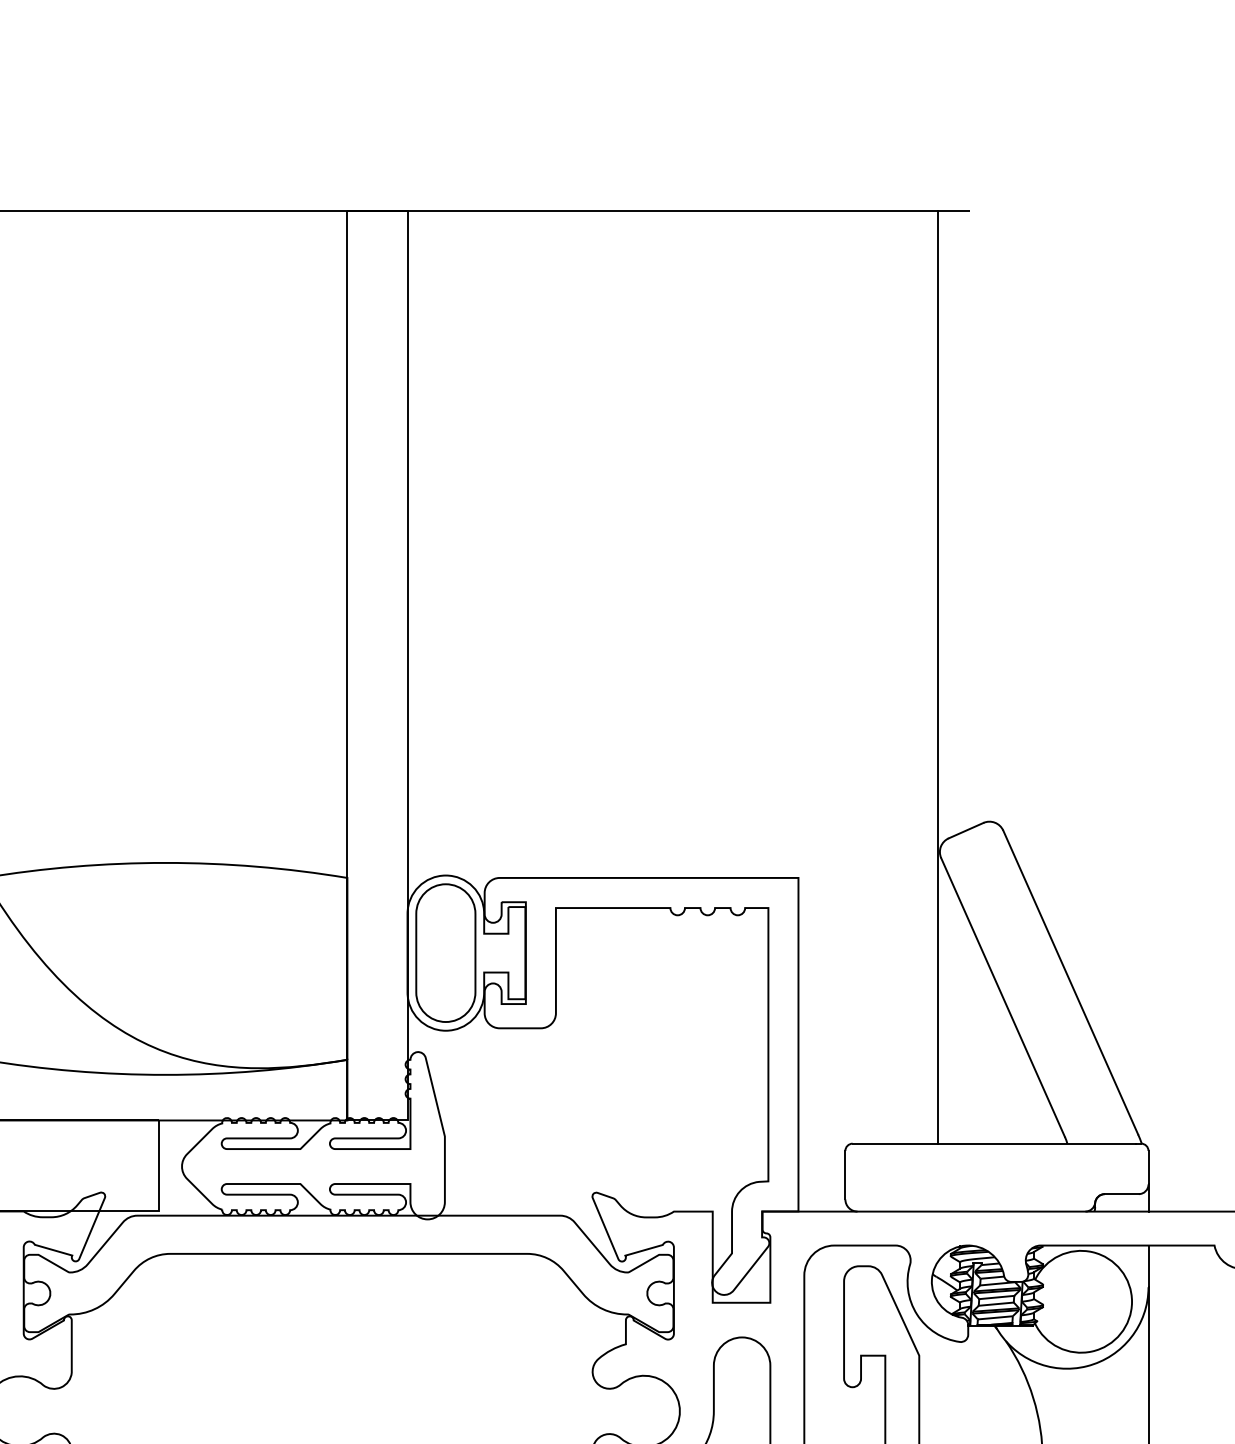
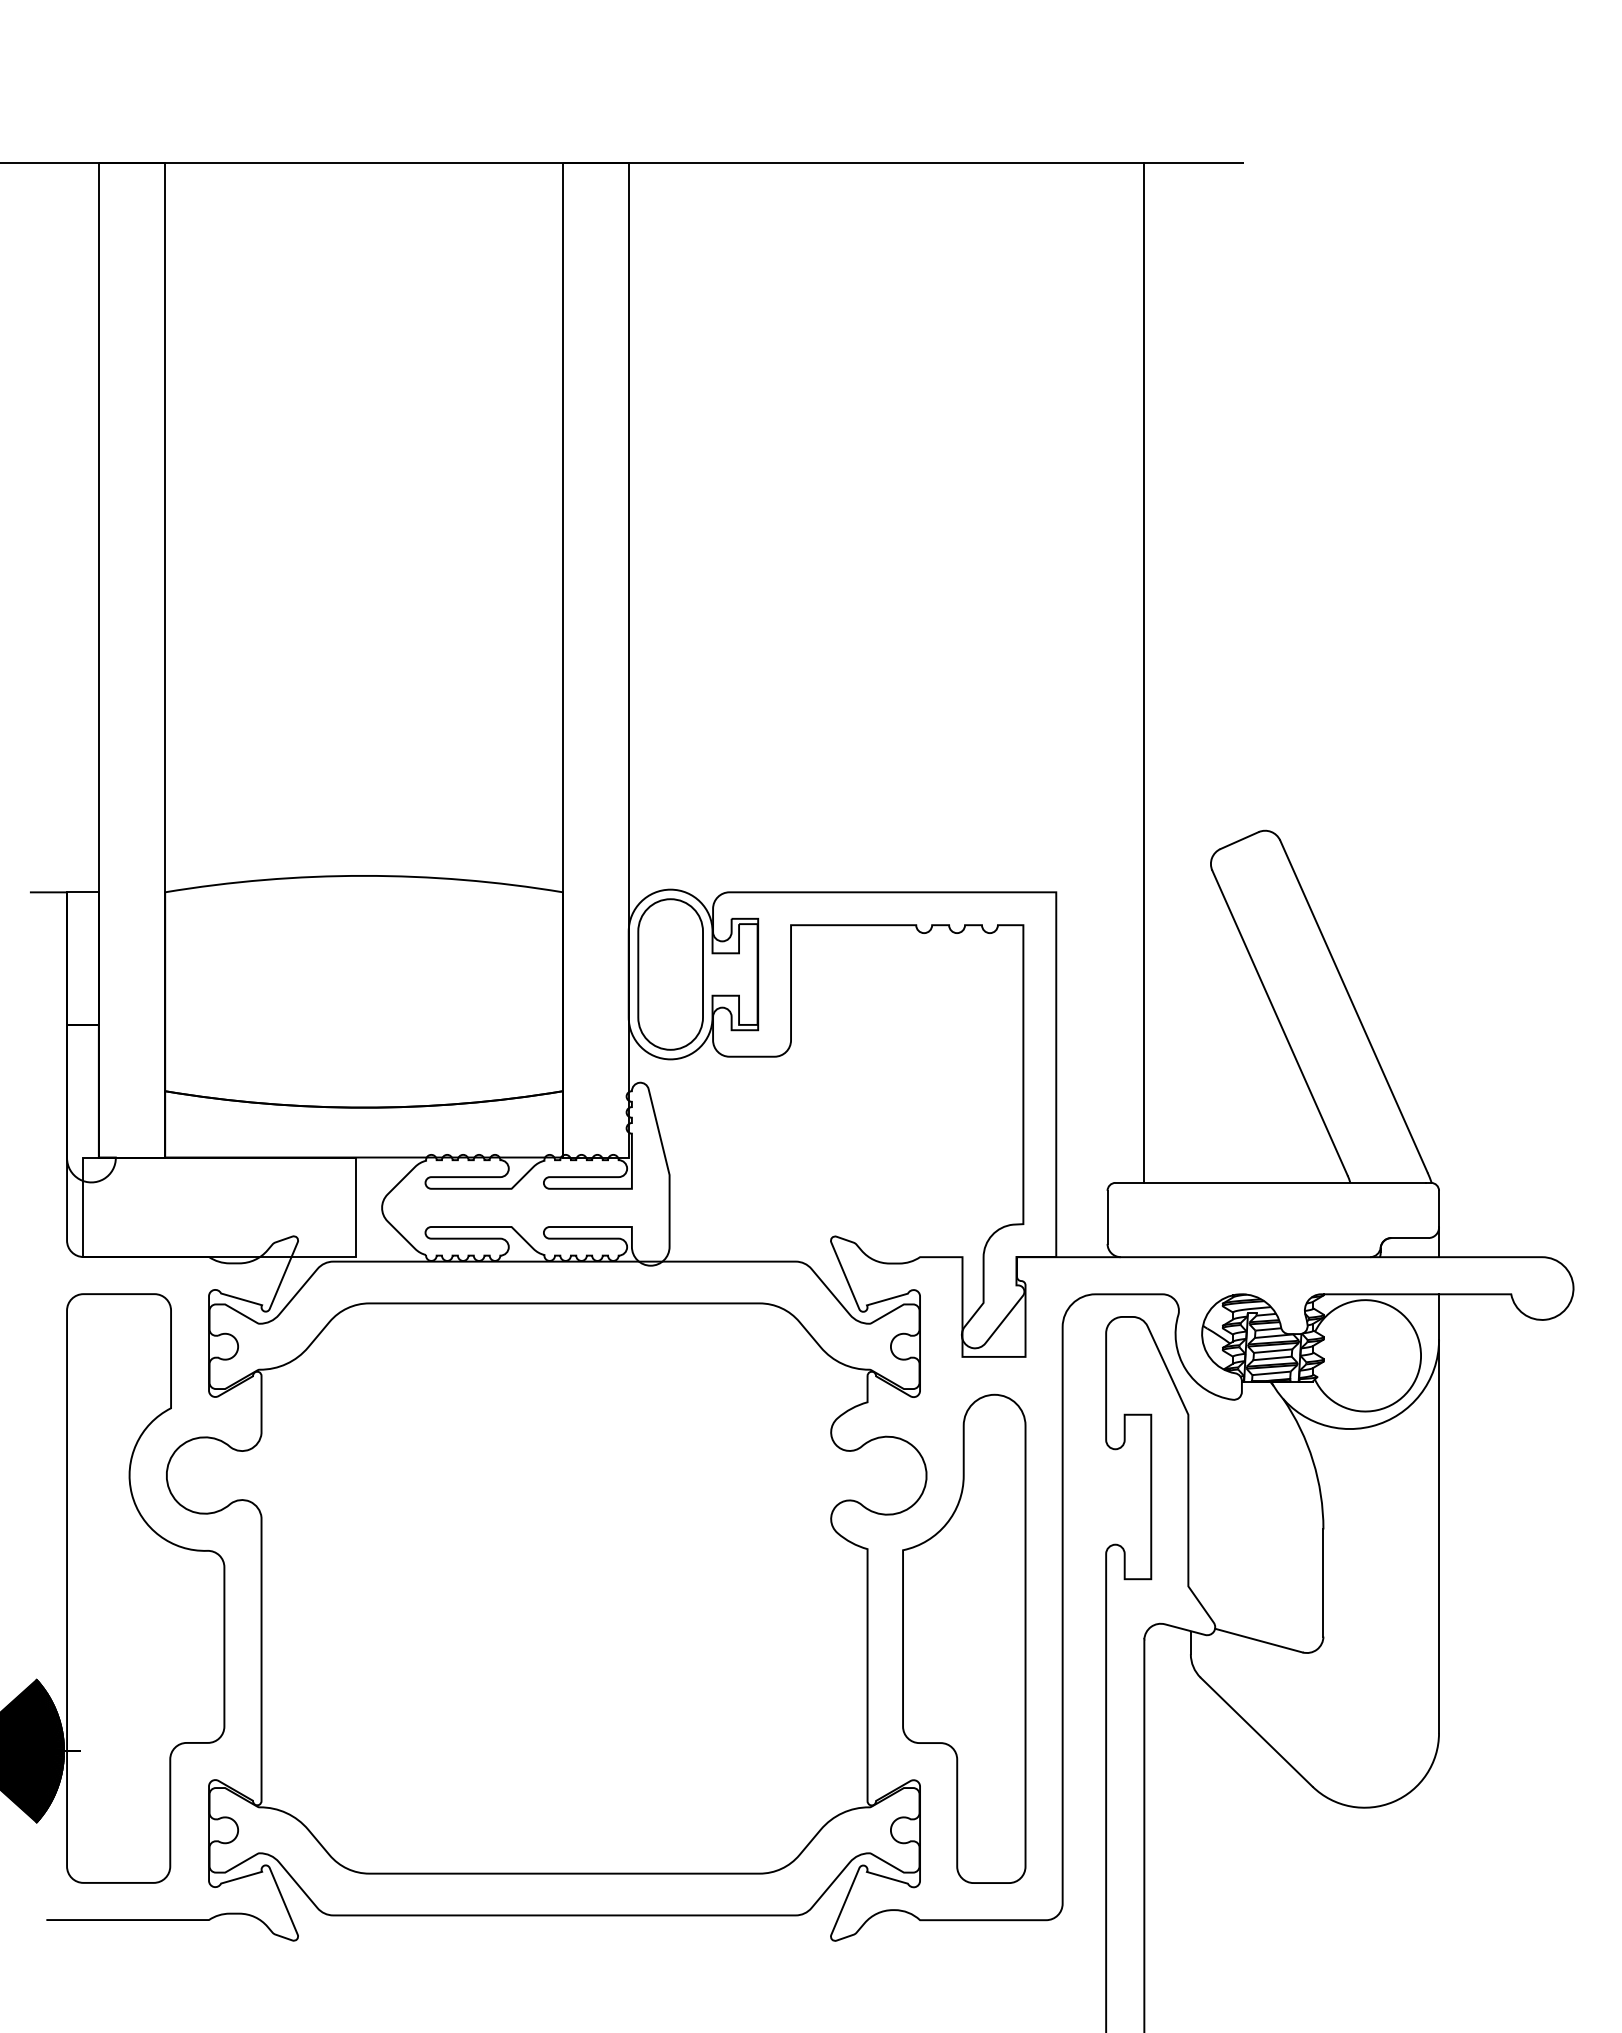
line: (938, 676) -> (1144, 672), moved

